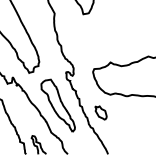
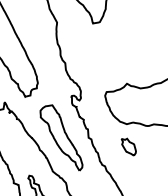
part: (100, 112) -> (128, 146), moved

